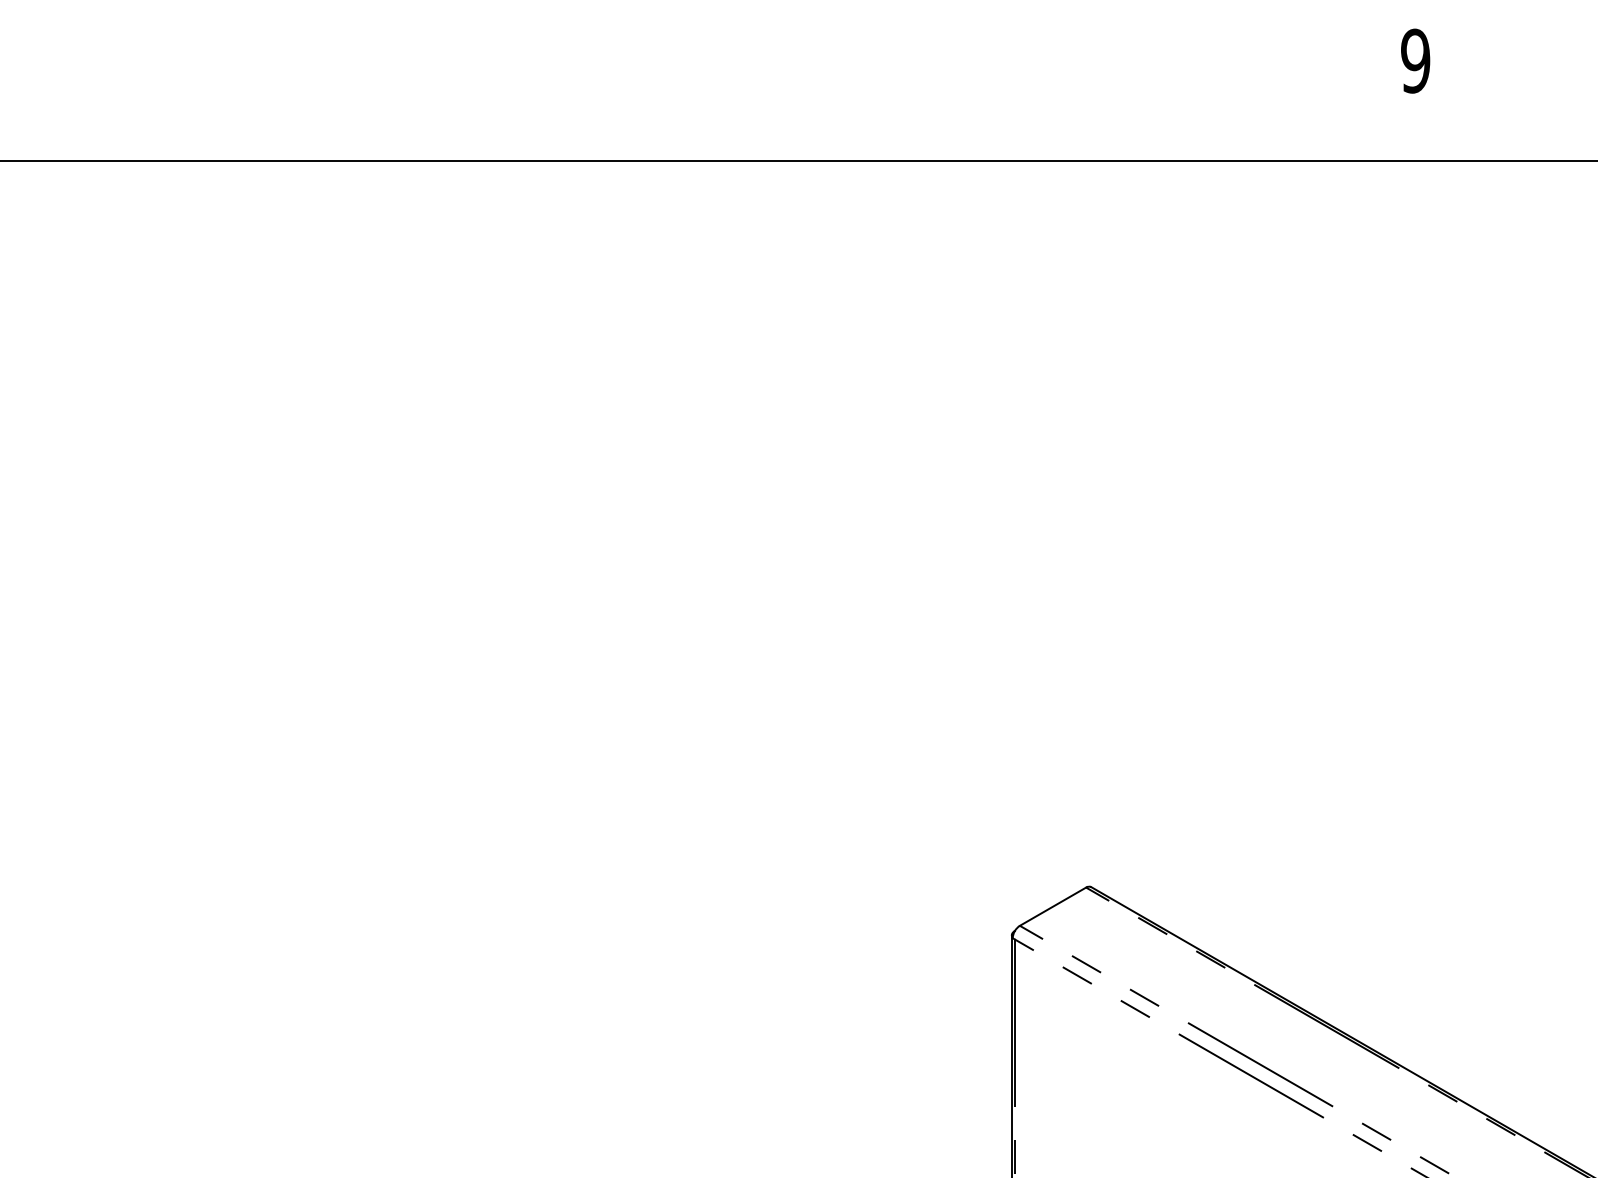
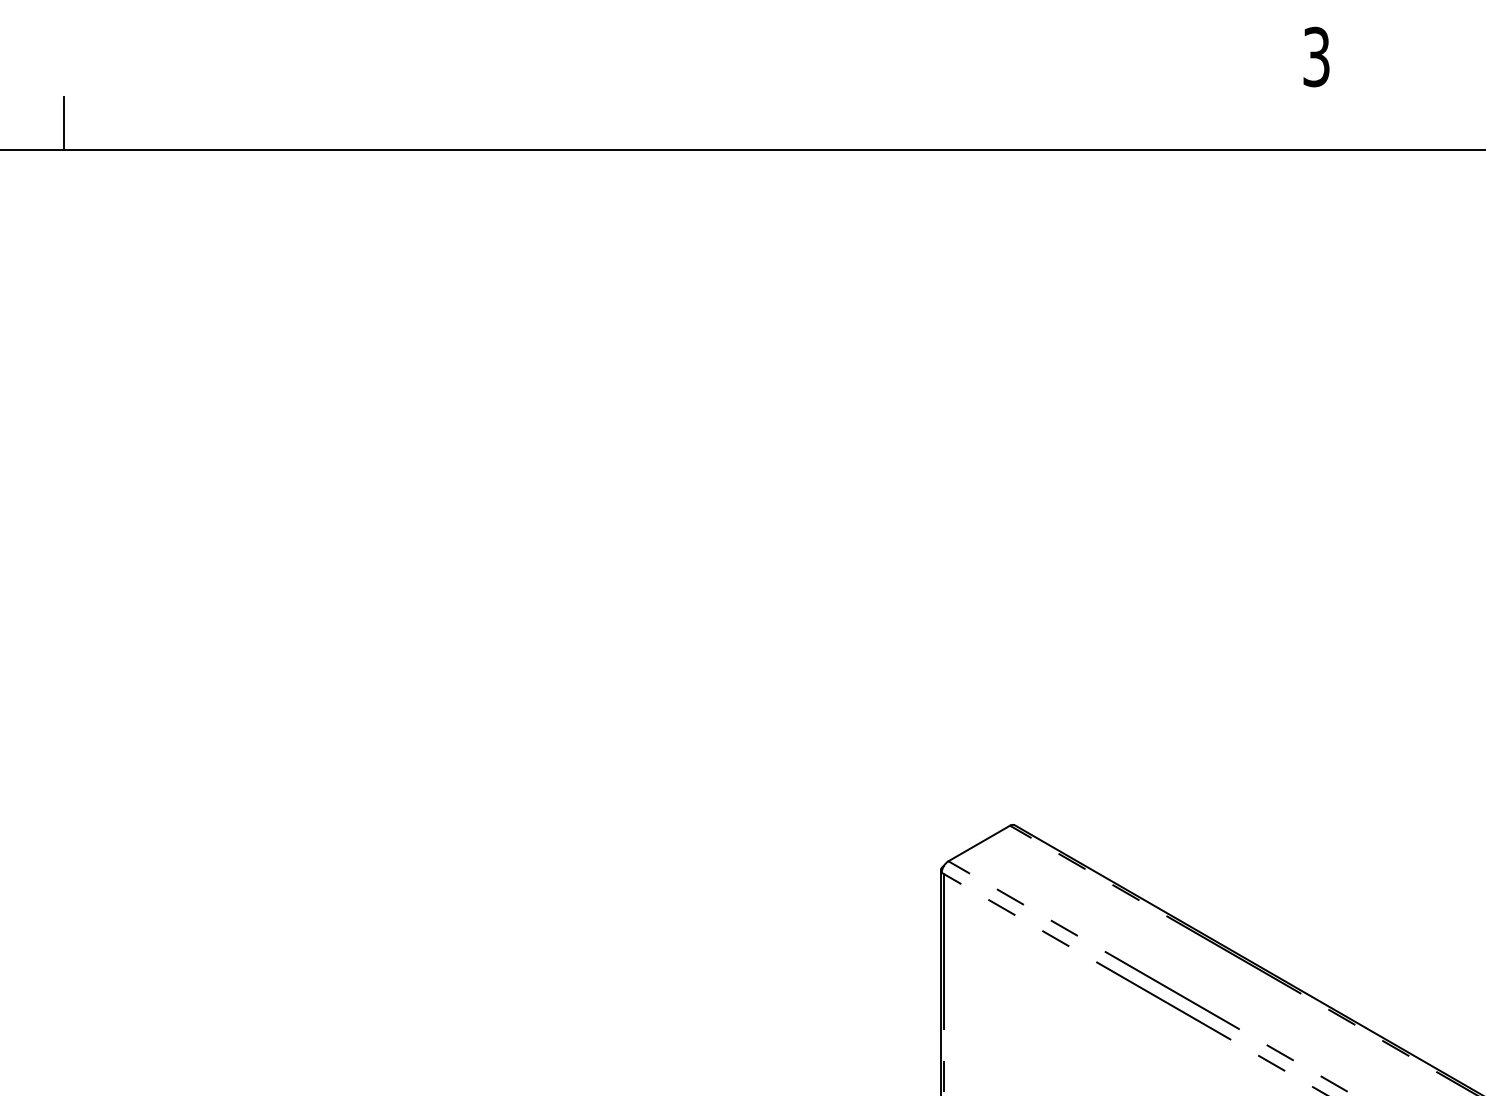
text: (1415, 60) -> (1316, 56), 9 -> 3
line: (68, 131) -> (63, 122), added

